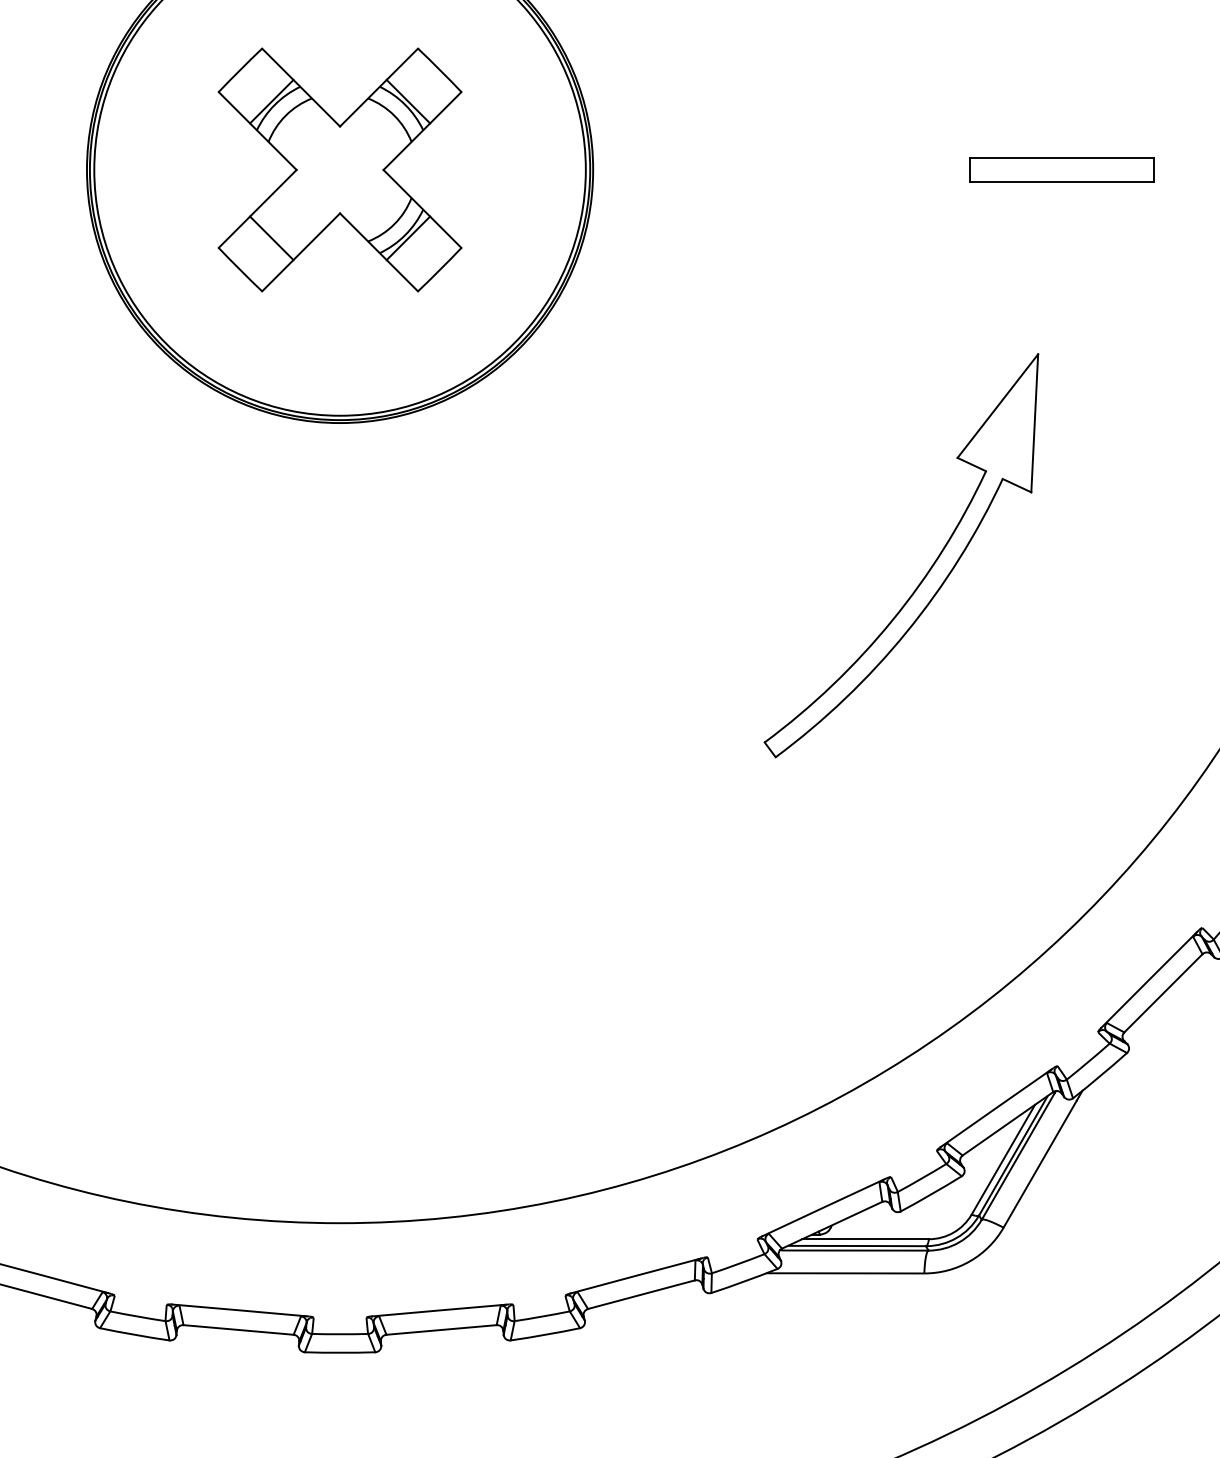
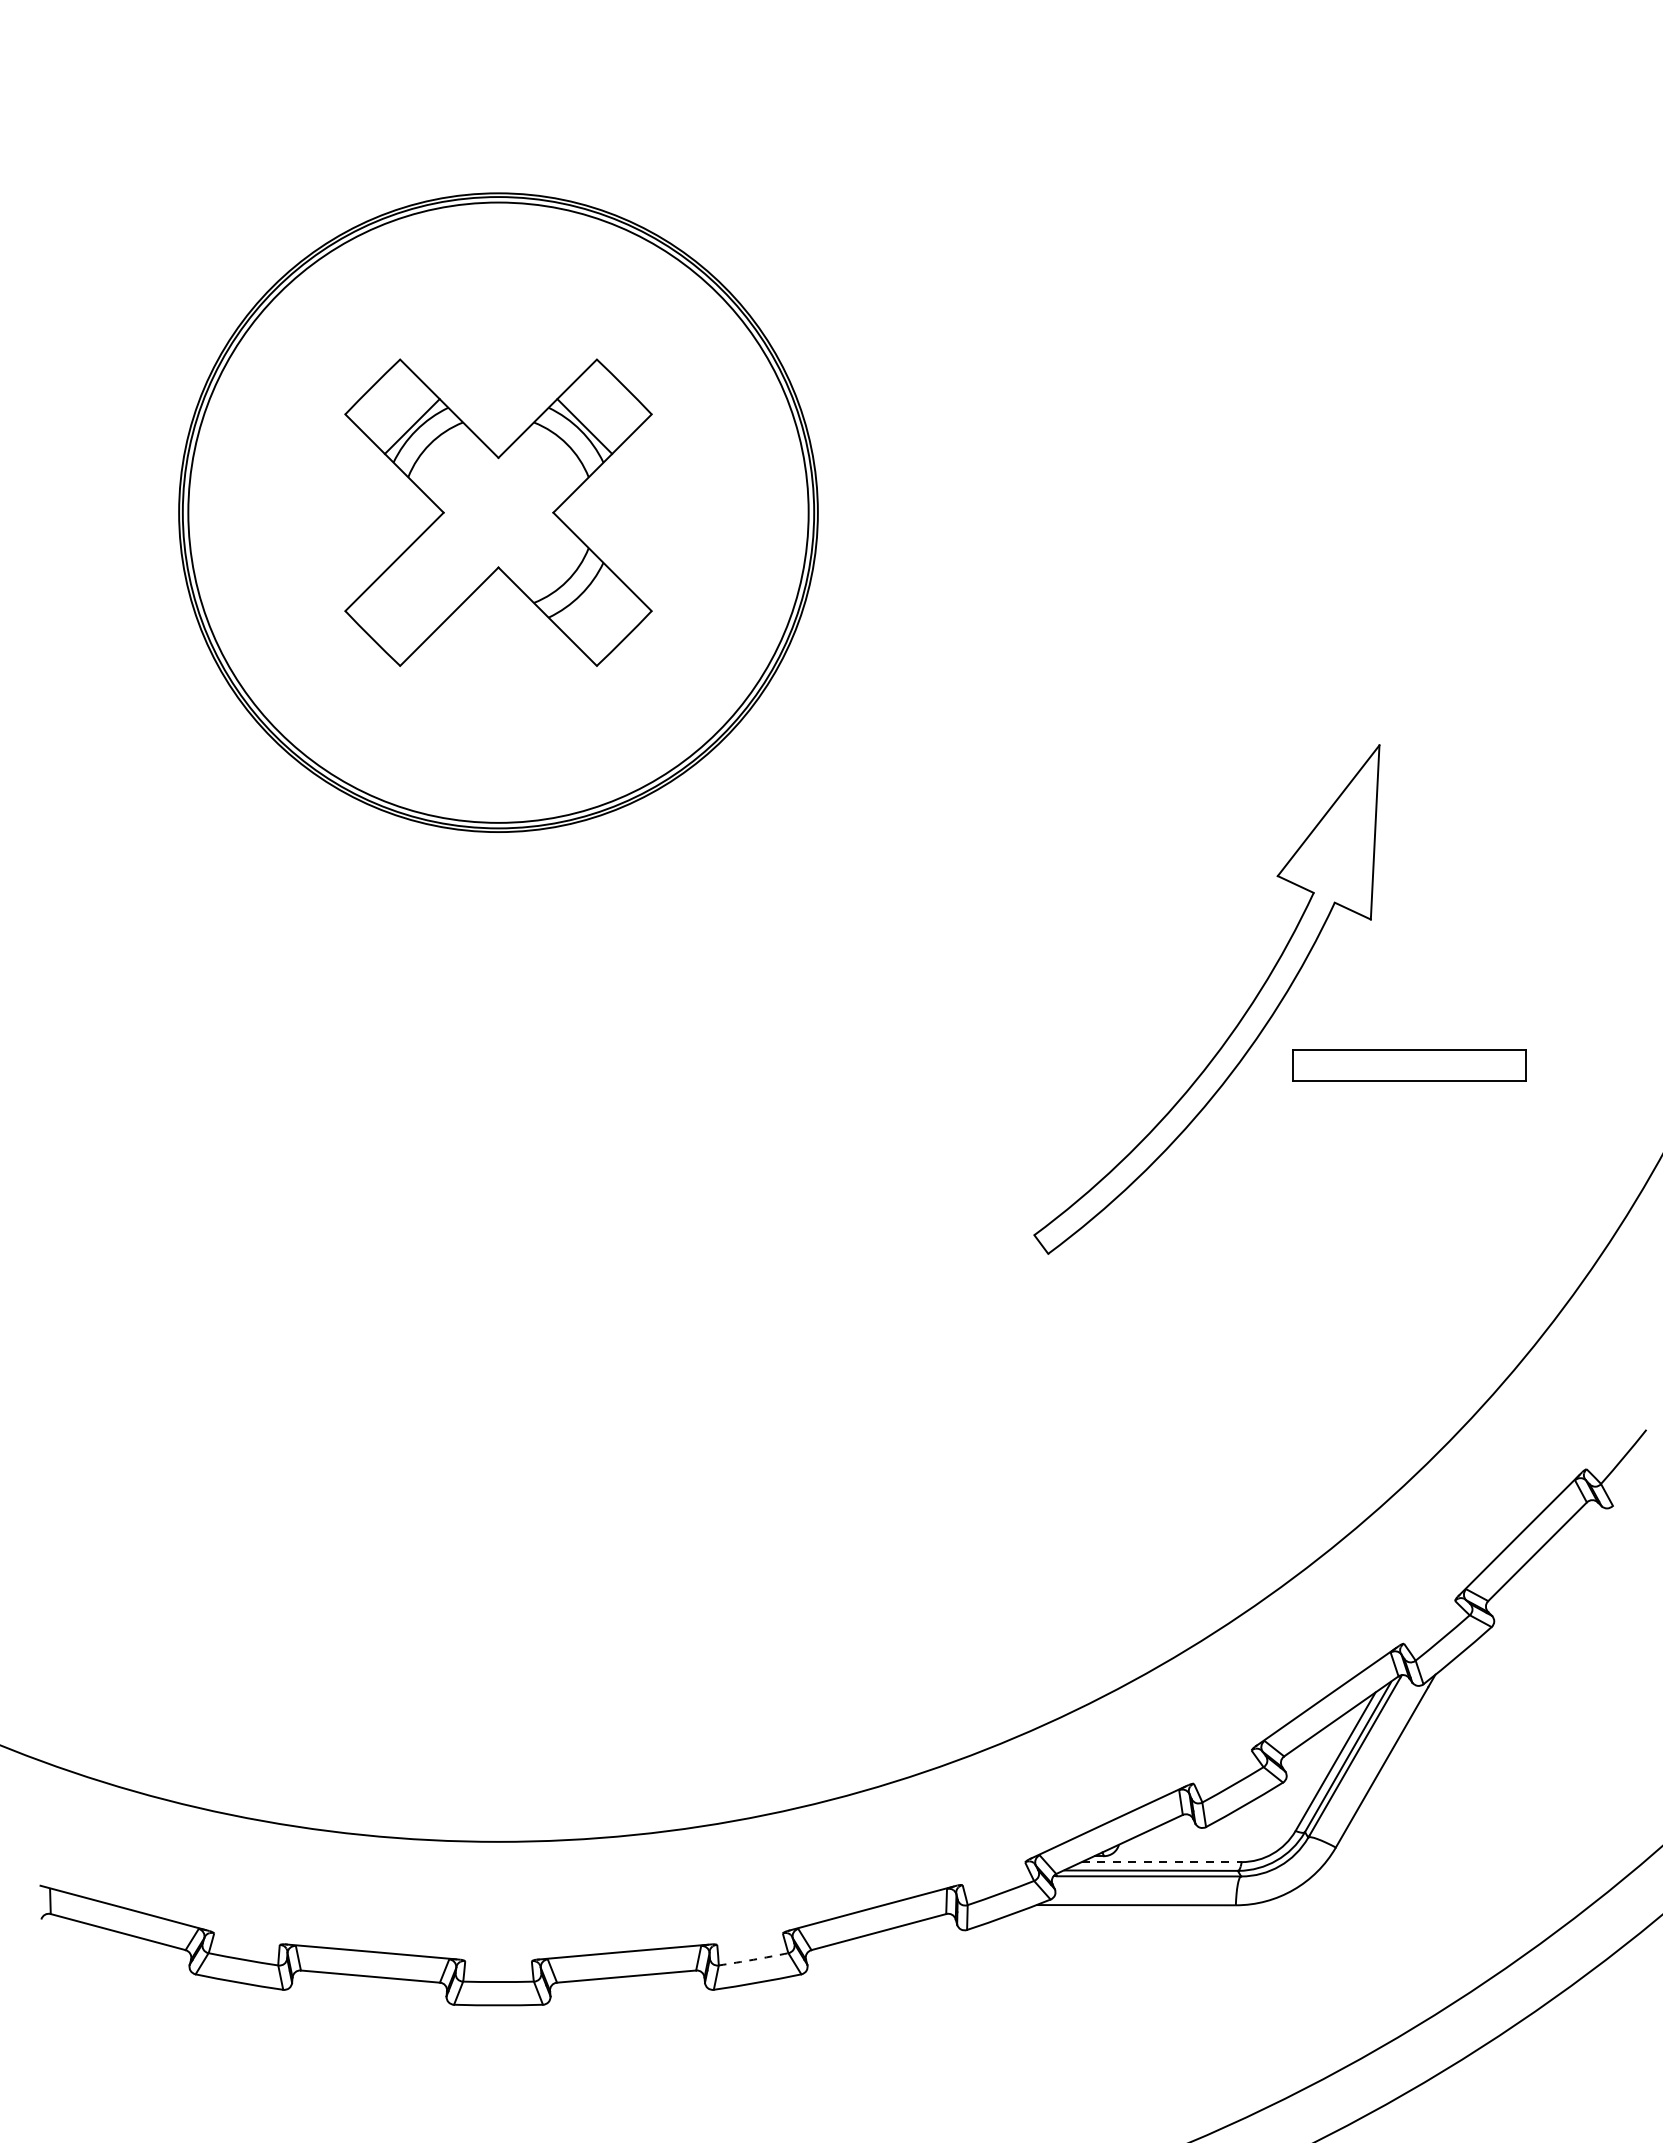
part: (1061, 169) -> (1409, 1065), moved
line: (271, 237) -> (411, 598), removed
line: (408, 237) -> (584, 598), removed
line: (865, 1239) -> (1161, 1862), solid -> dashed
arc: (542, 1316) -> (753, 1959), solid -> dashed

